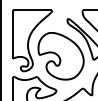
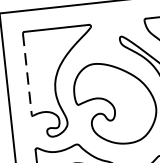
line: (13, 35) -> (28, 75), solid -> dashed

